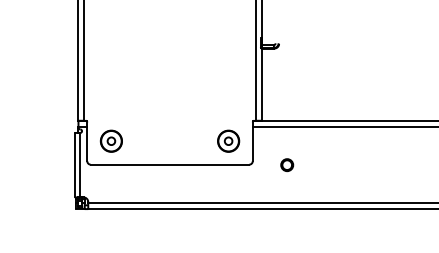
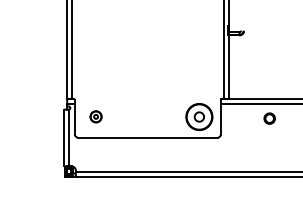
part: (110, 140) -> (95, 116), size x0.6
part: (228, 140) -> (199, 116), size x1.4
circle: (287, 165) -> (269, 118), moved

